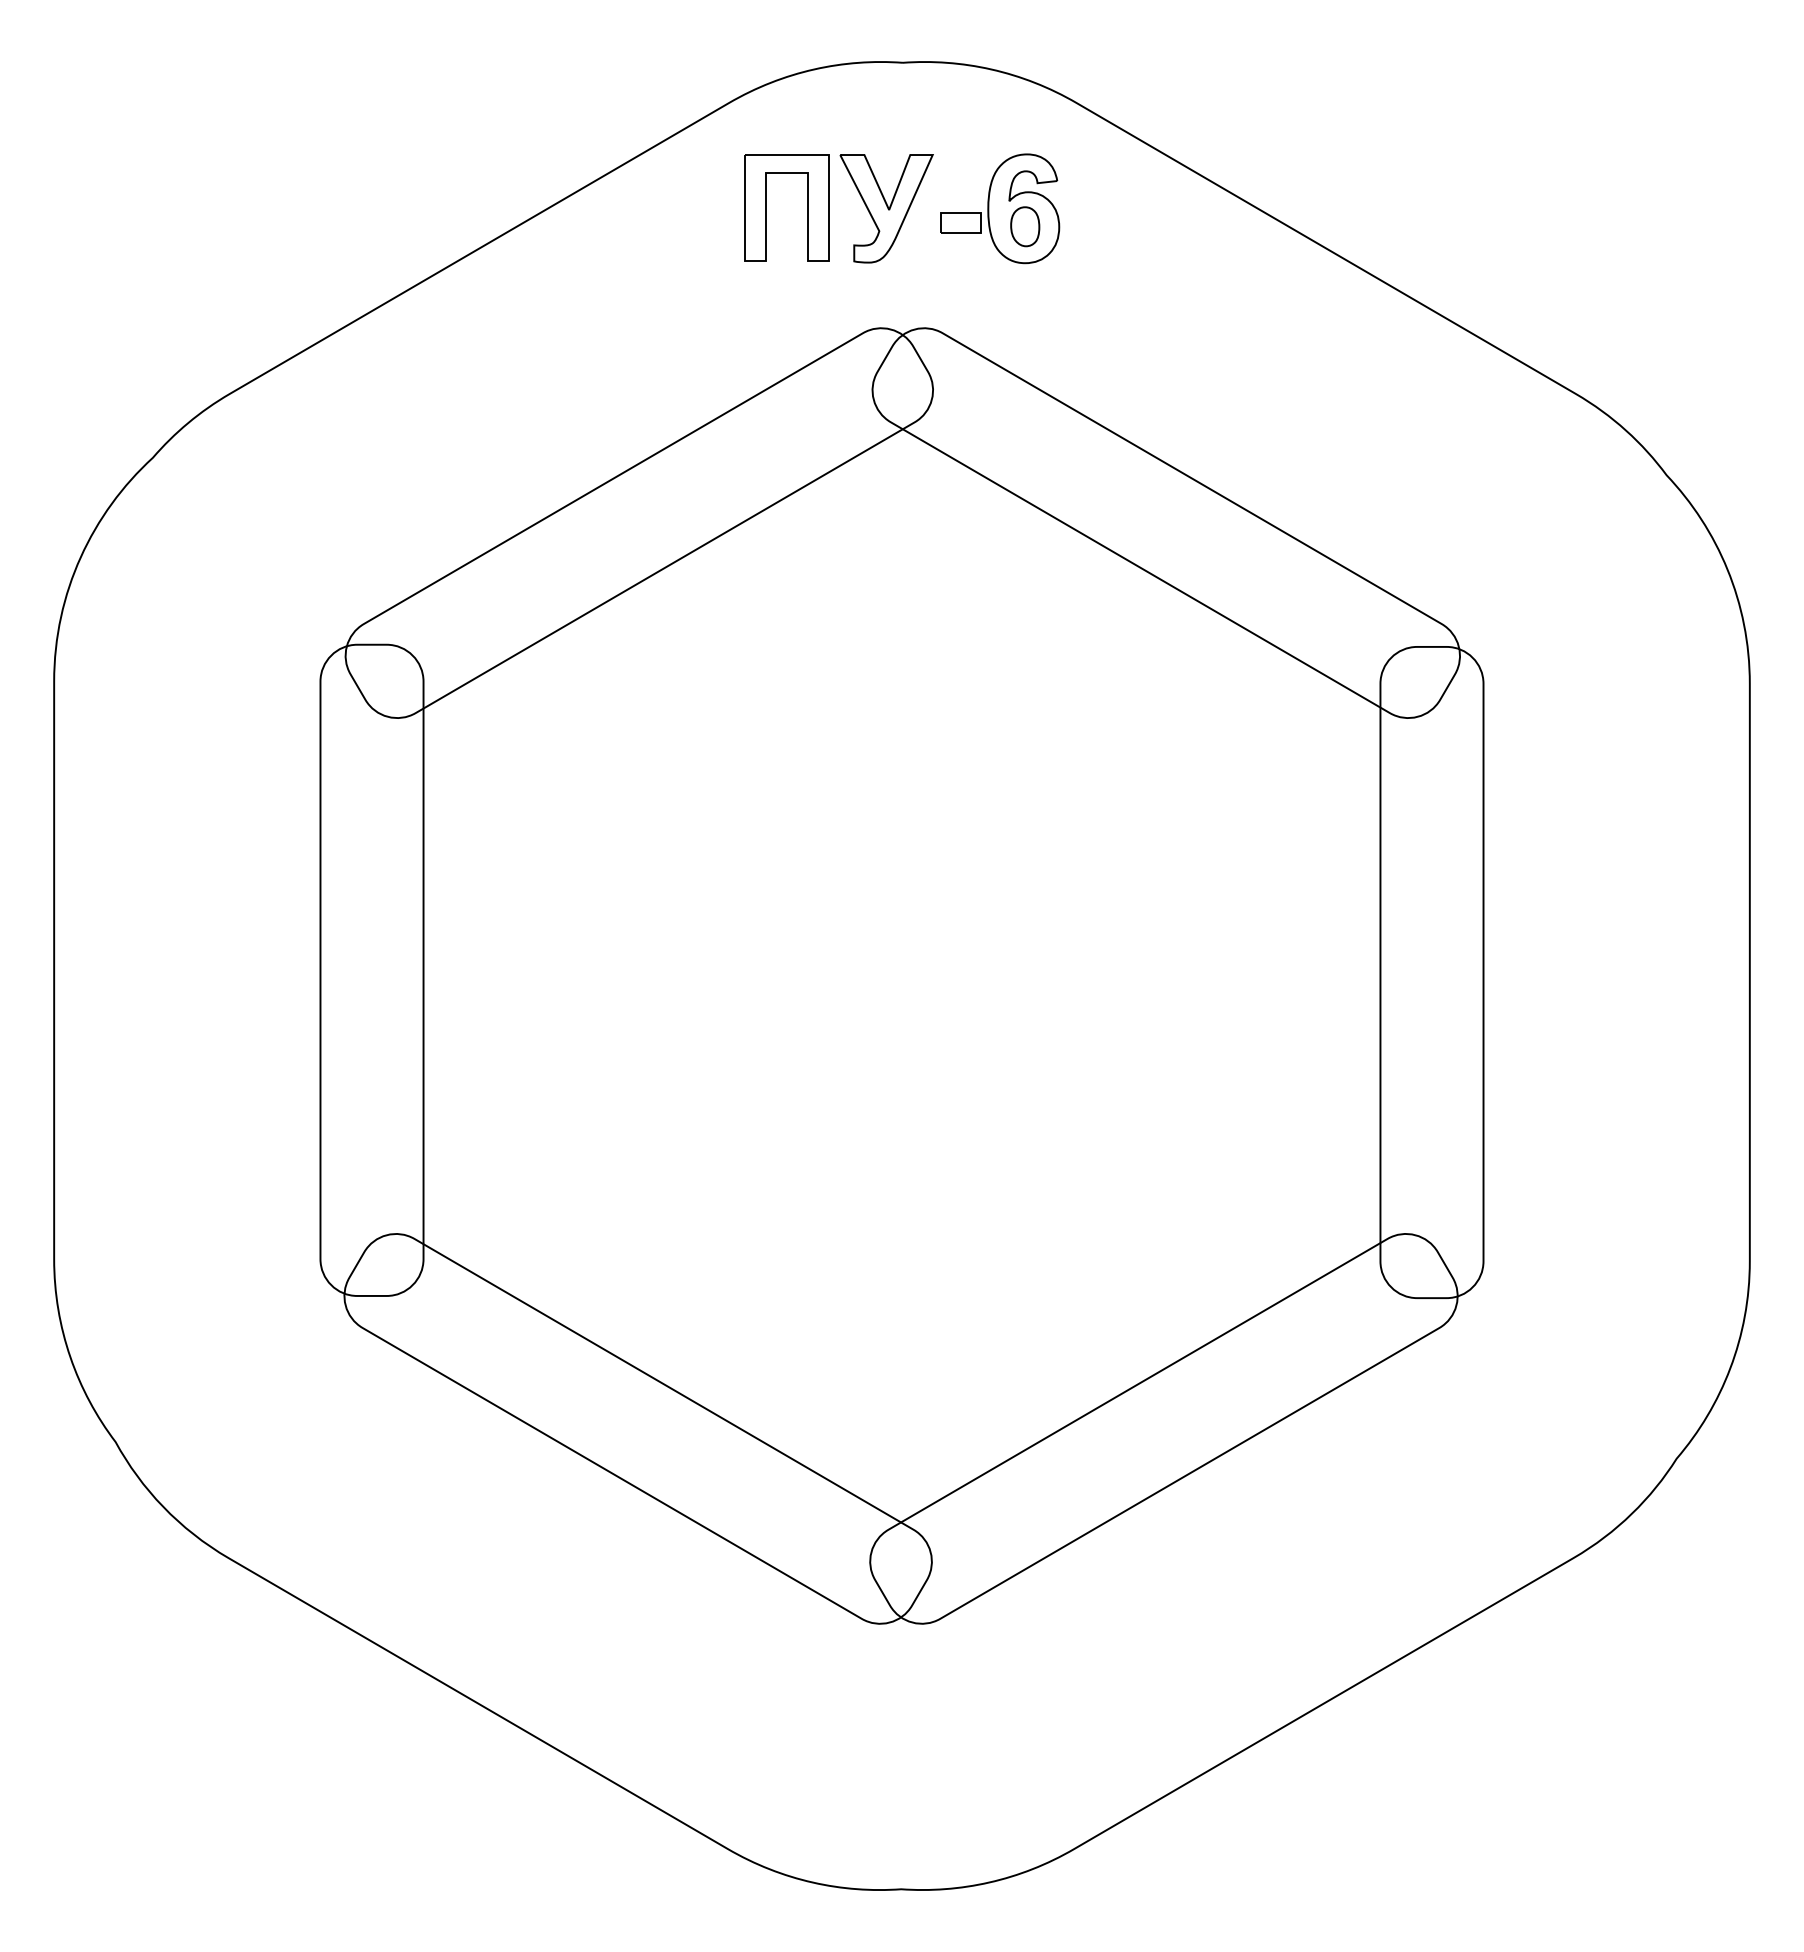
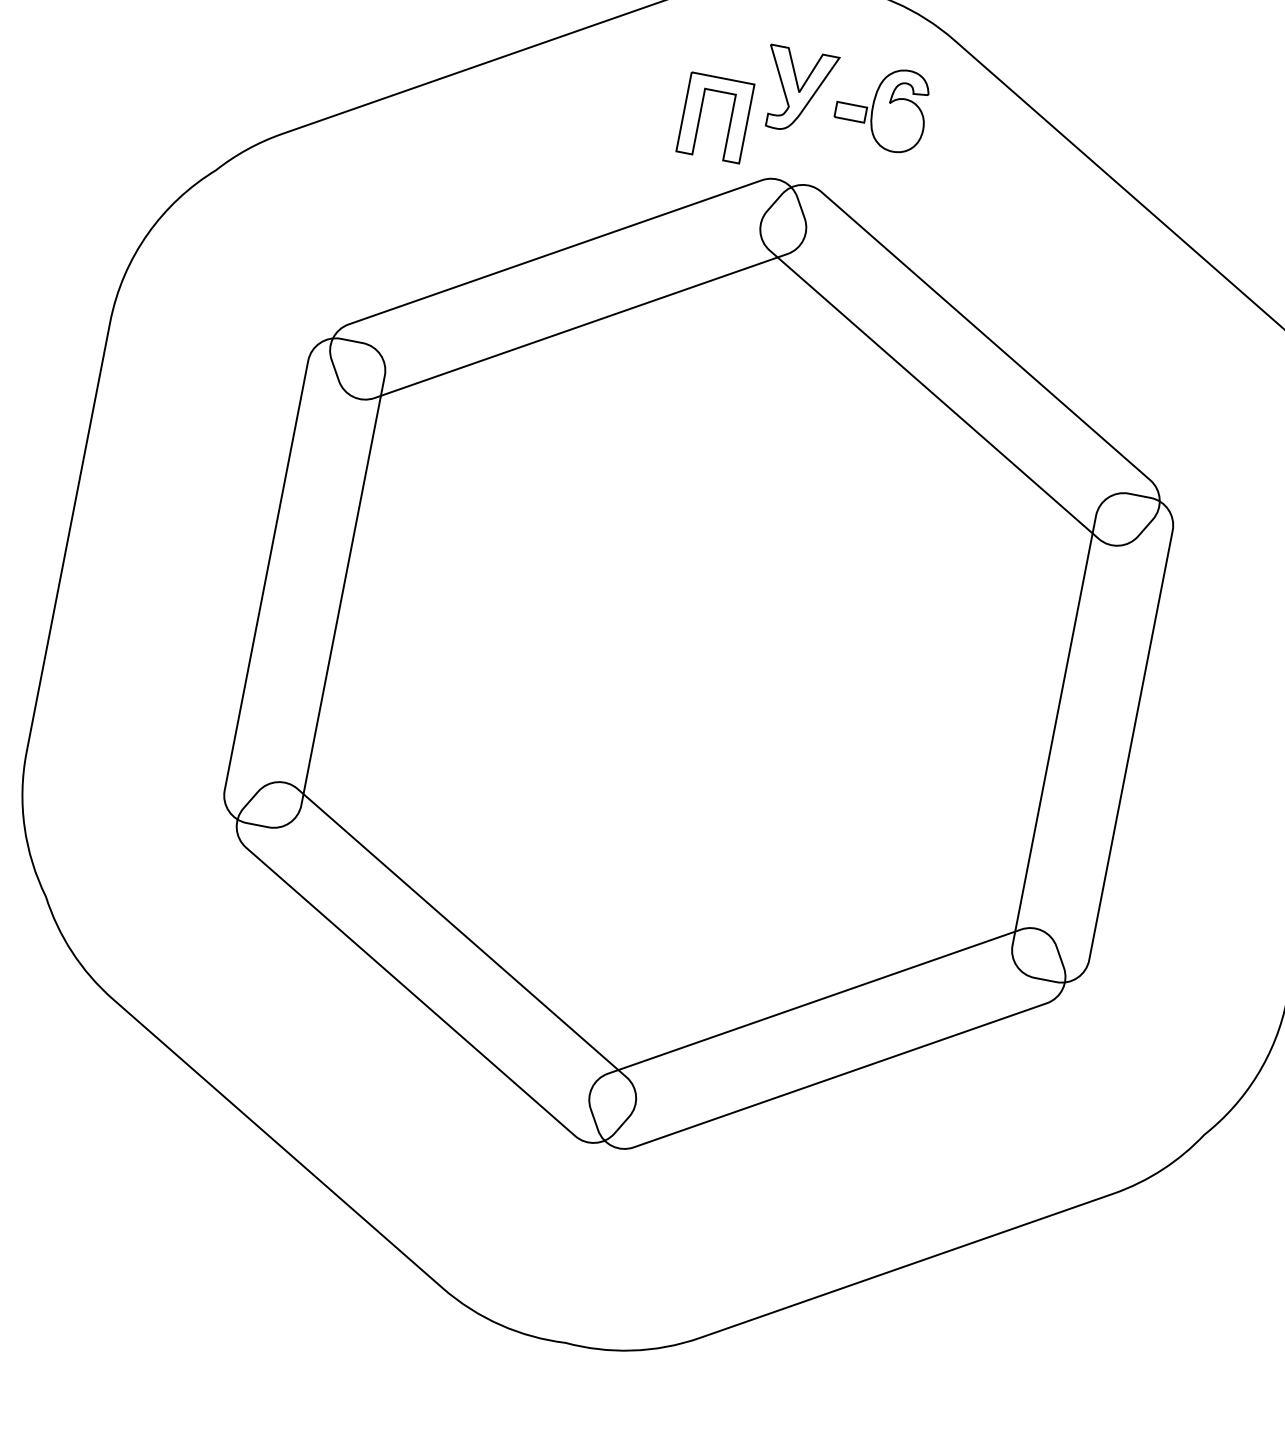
part: (766, 207) -> (700, 114), moved
part: (1025, 226) -> (898, 124), removed

